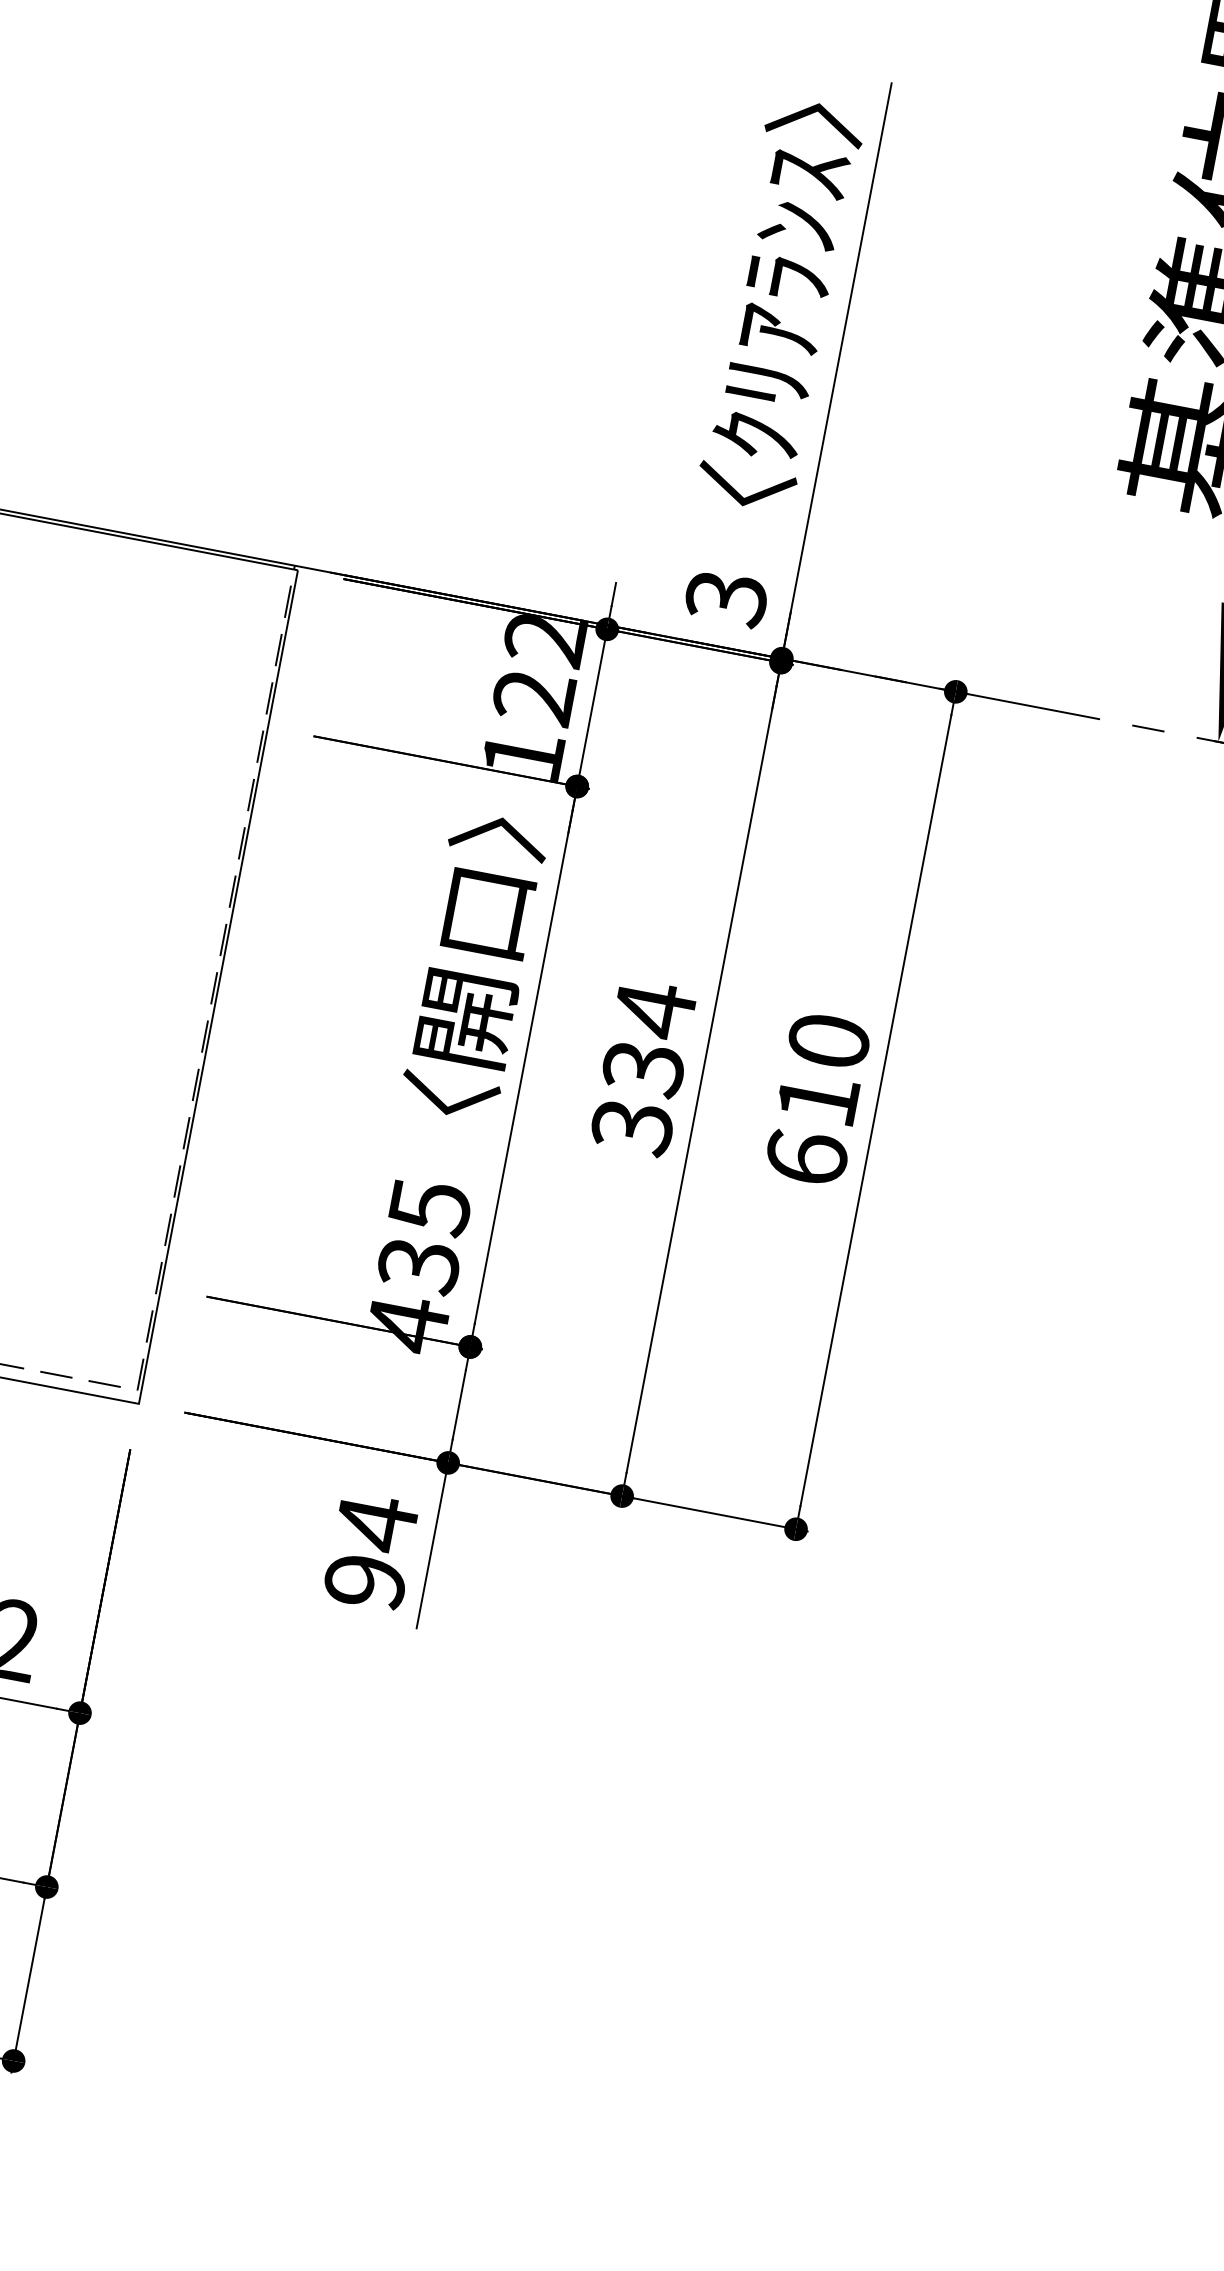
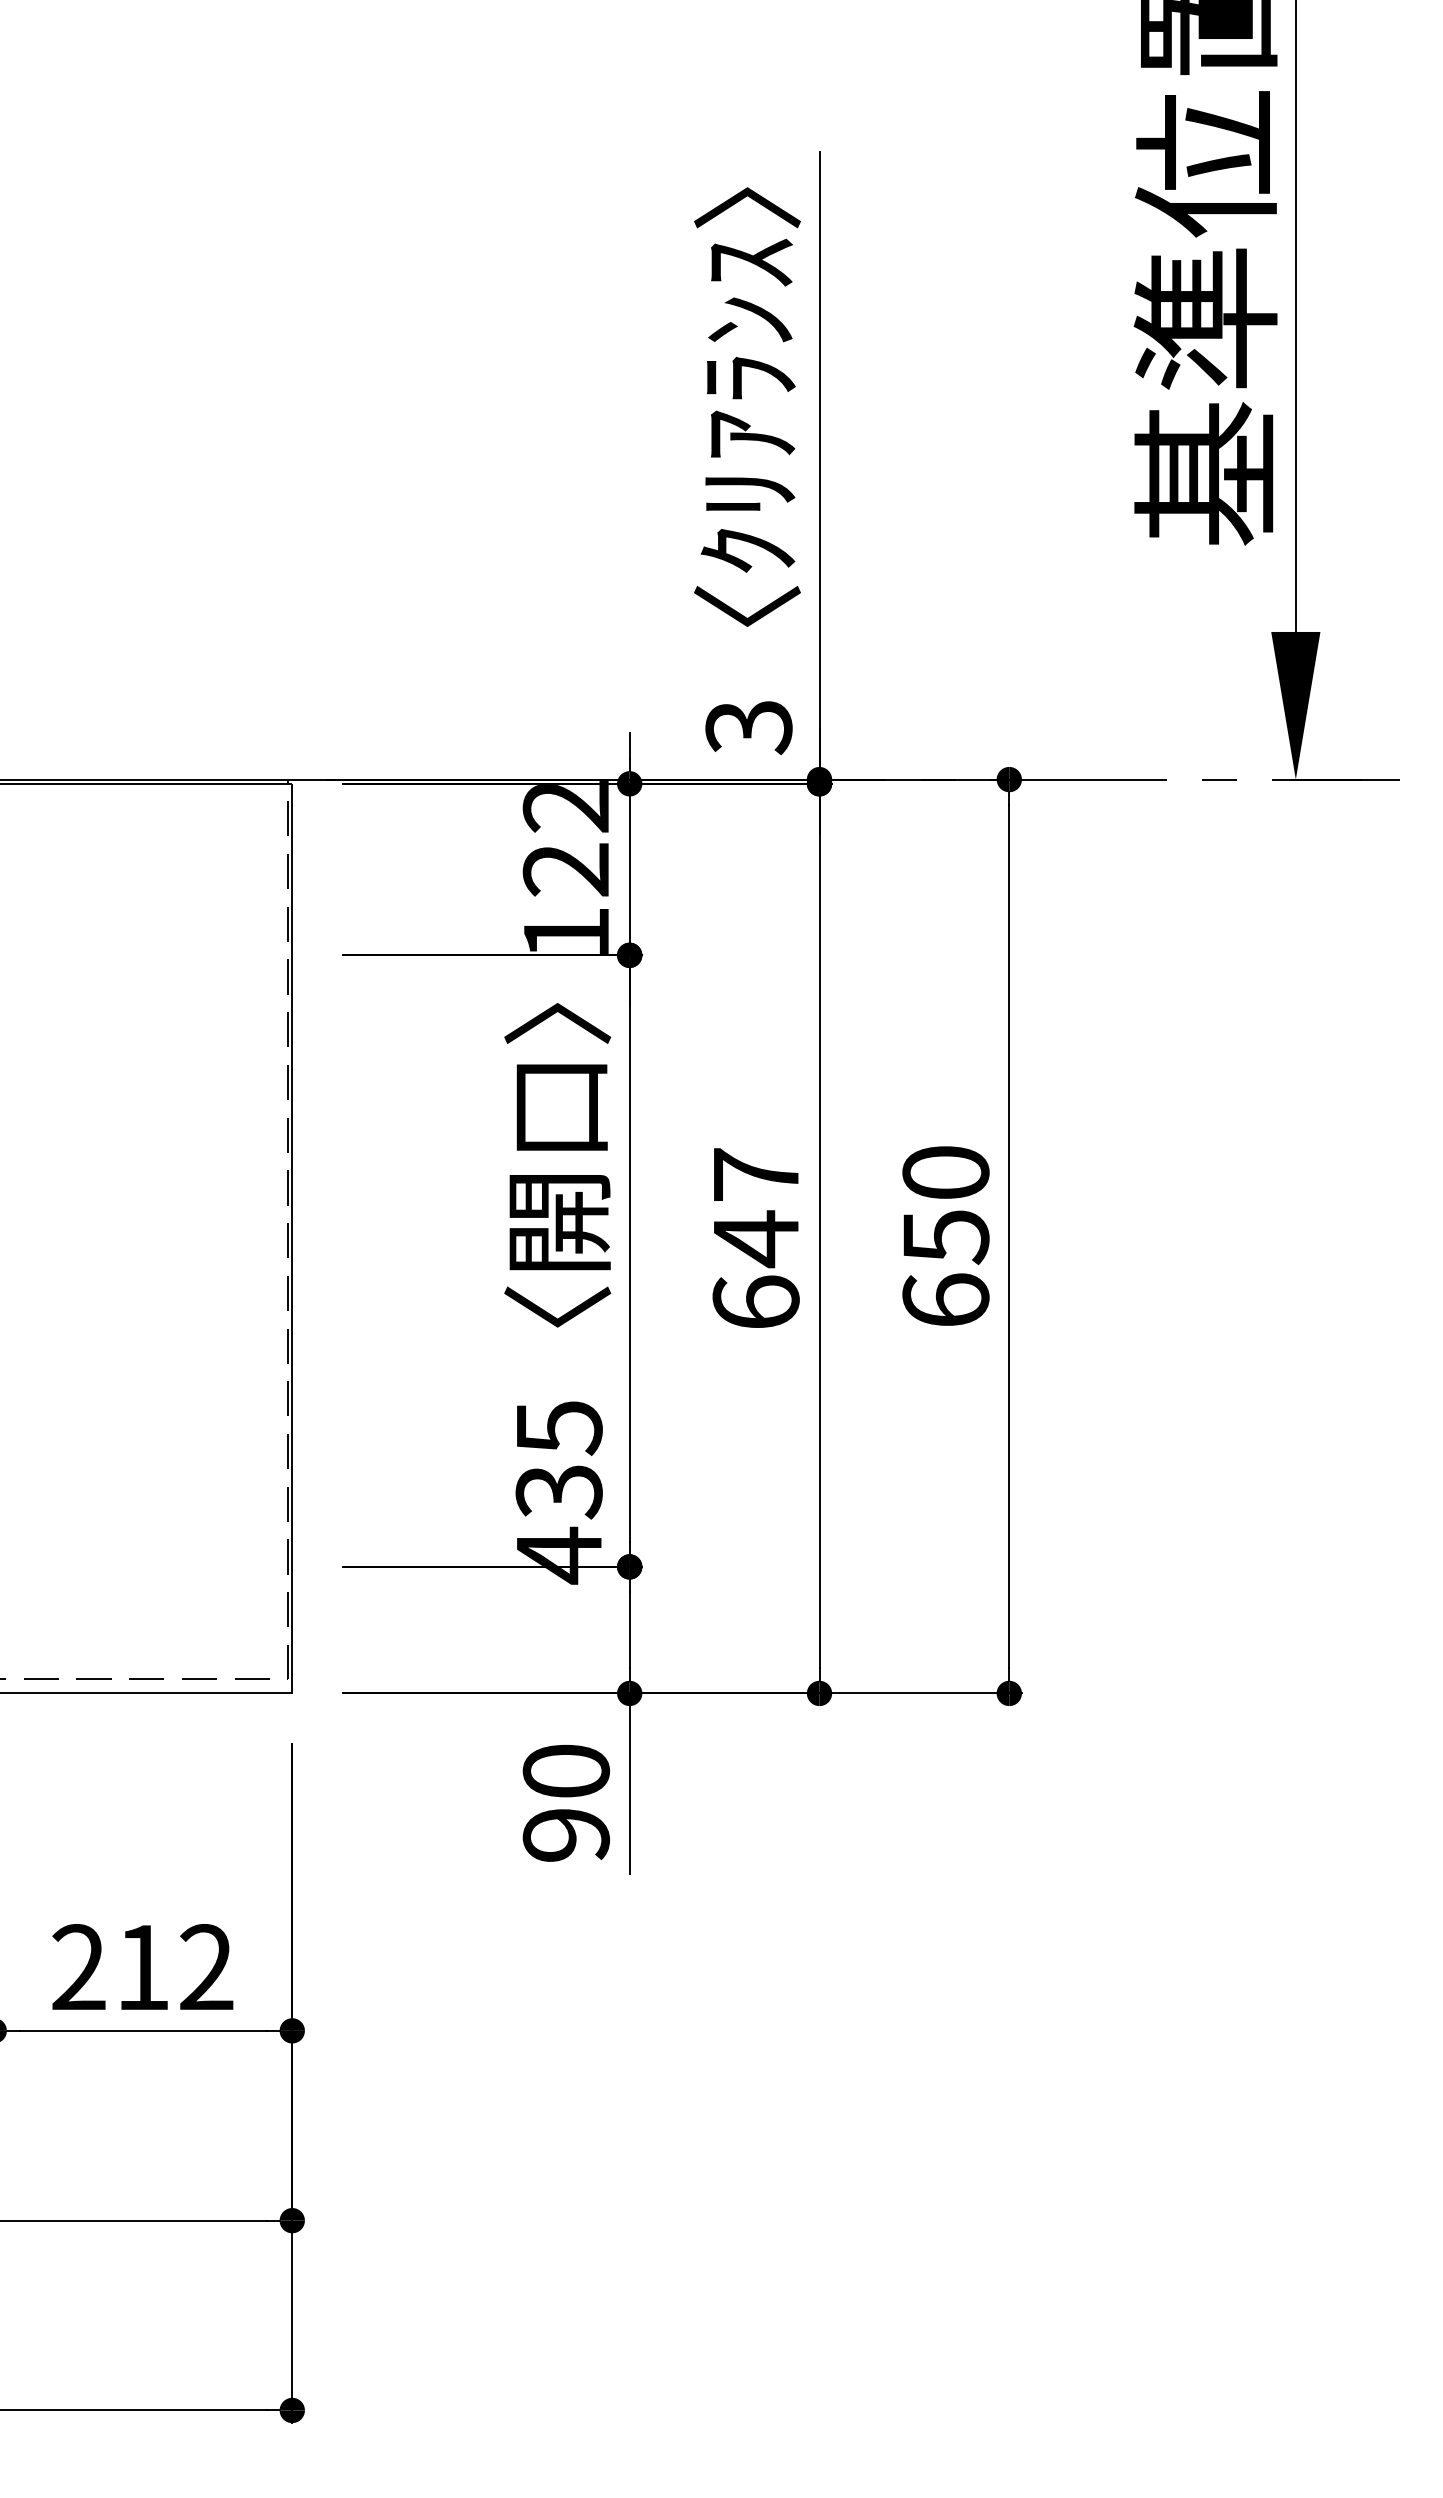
text: (643, 1068) -> (755, 1238), 334 -> 647
text: (818, 1100) -> (946, 1237), 610 -> 650
text: (376, 1523) -> (566, 1771), 94 -> 90

